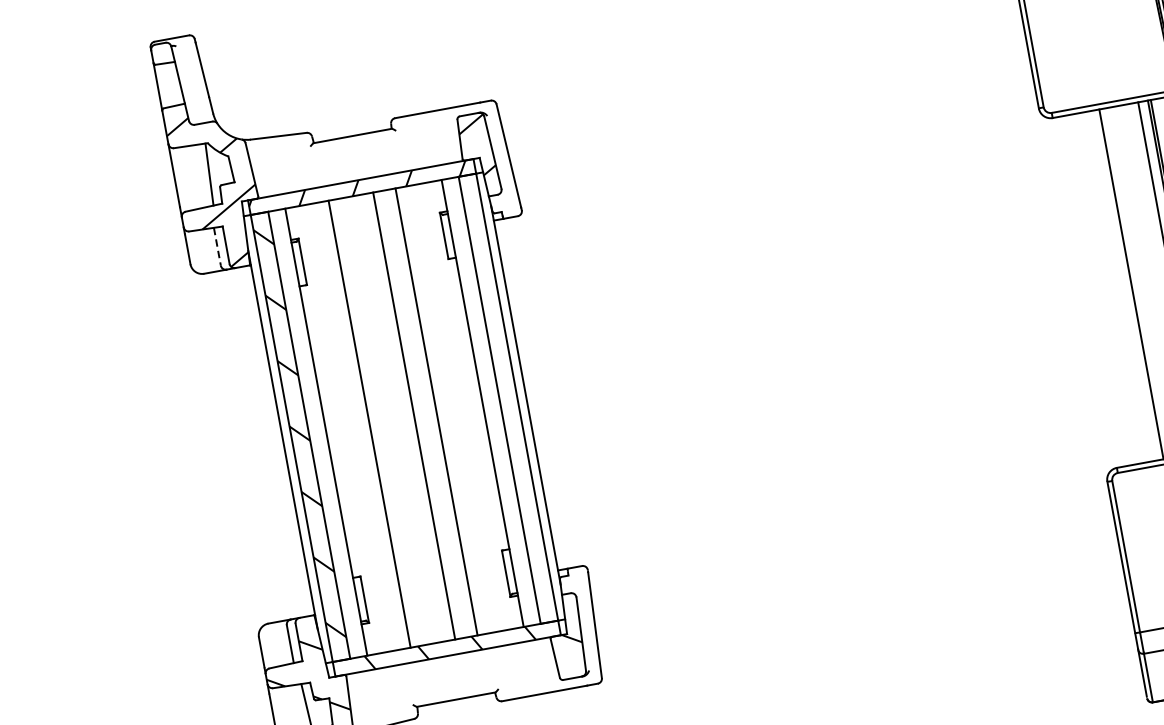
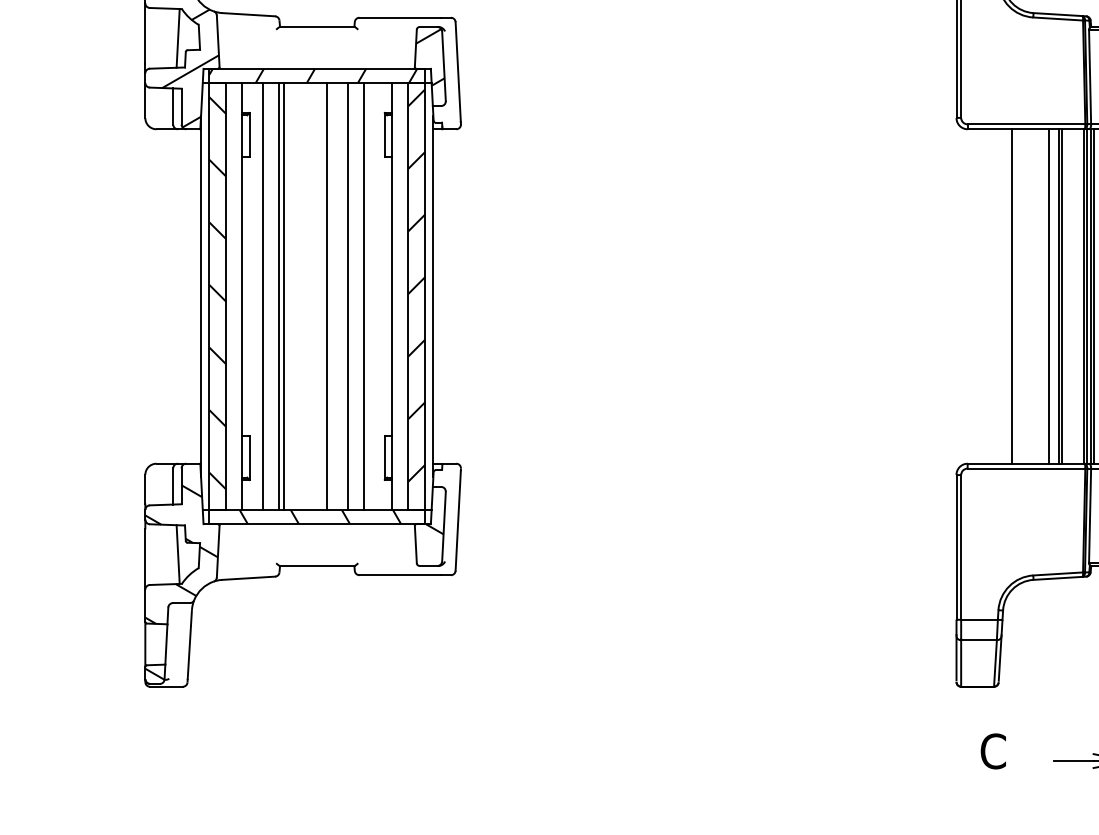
line: (217, 247) -> (173, 107), dashed -> solid
hatch: (506, 387) -> (416, 285), added
line: (452, 408) -> (363, 296), added
line: (363, 425) -> (278, 296), added
line: (347, 428) -> (262, 296), added

